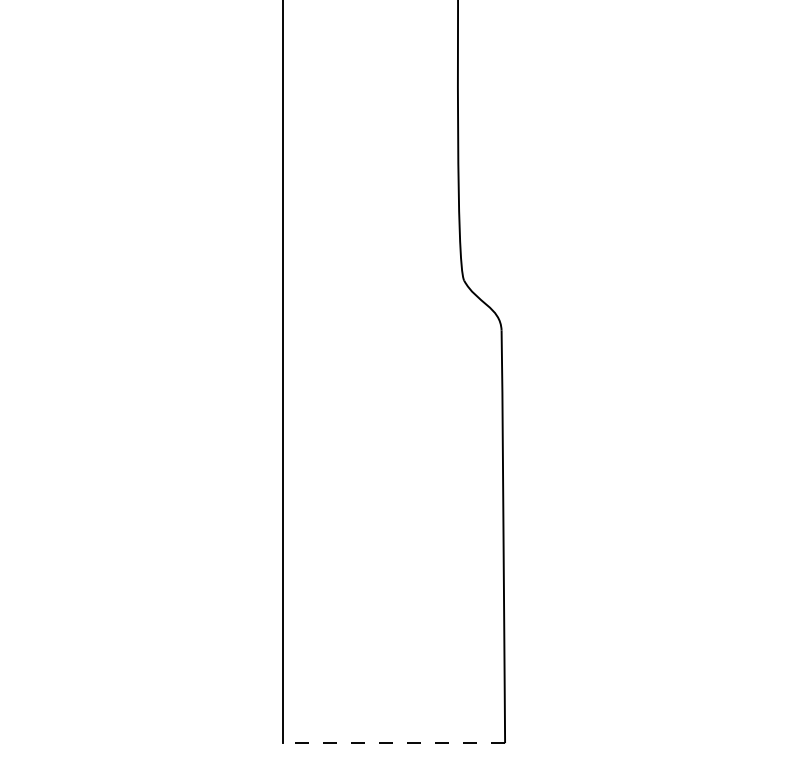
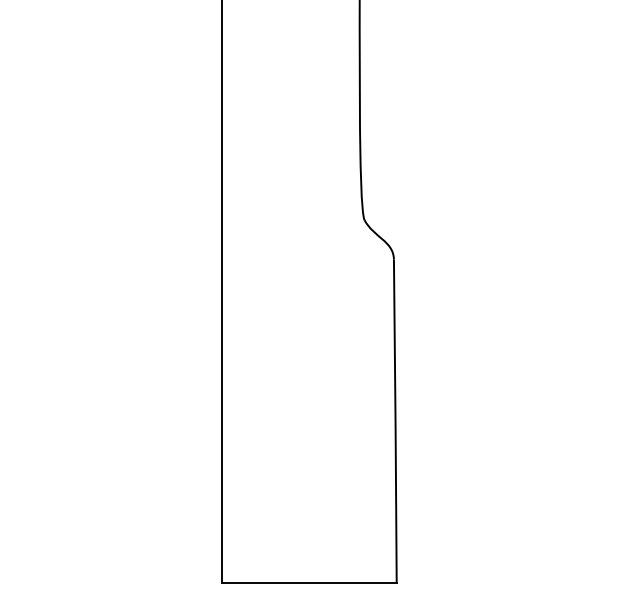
line: (393, 743) -> (309, 583), dashed -> solid

